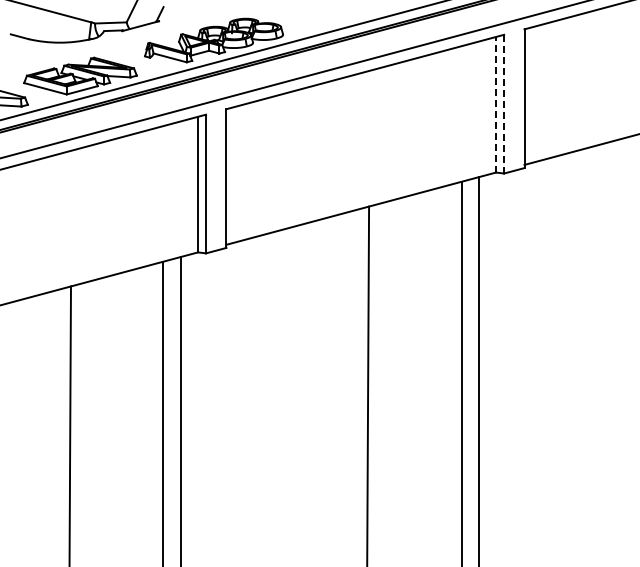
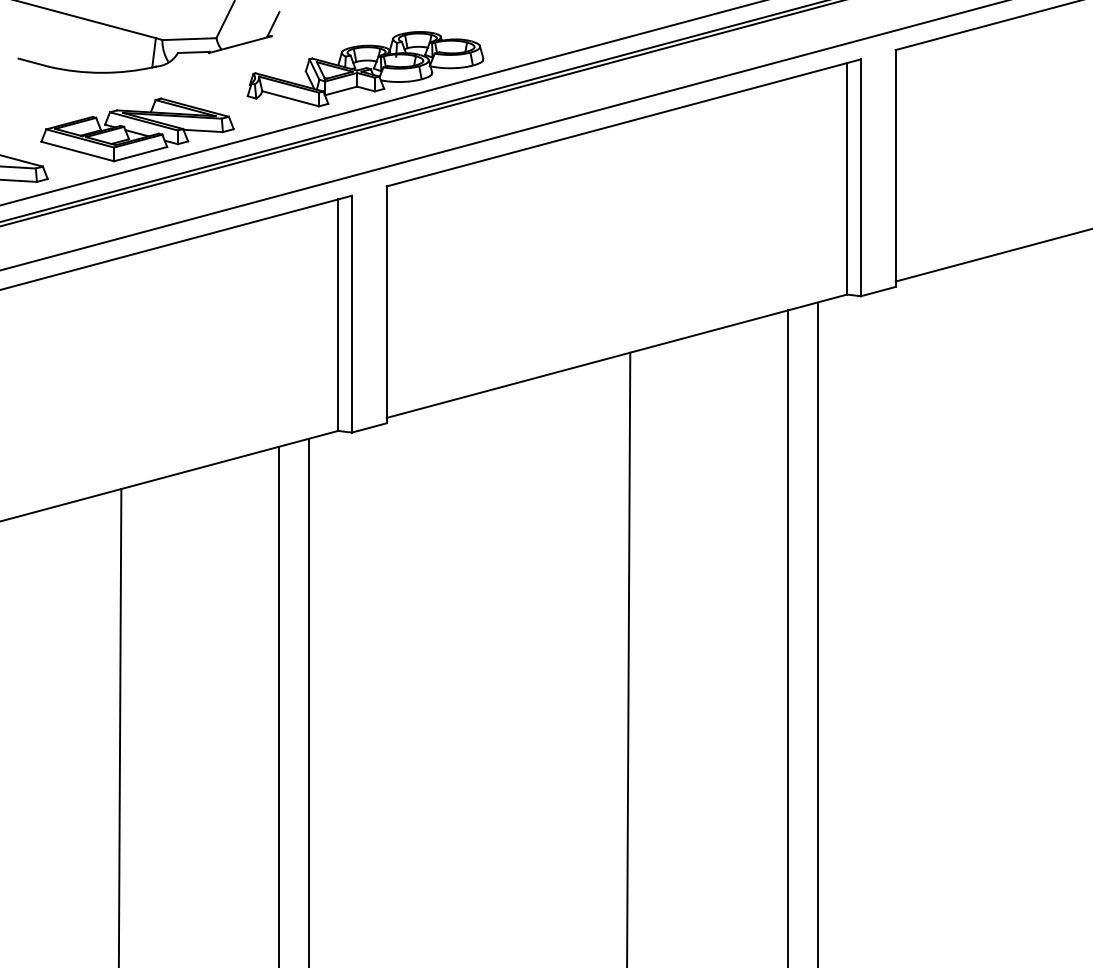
line: (504, 103) -> (861, 176), dashed -> solid
line: (496, 104) -> (847, 178), dashed -> solid

